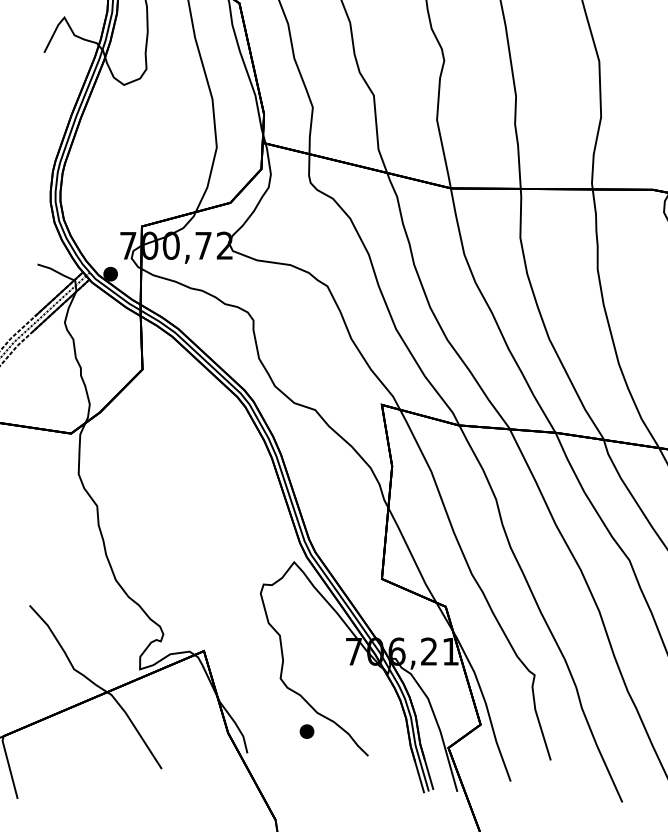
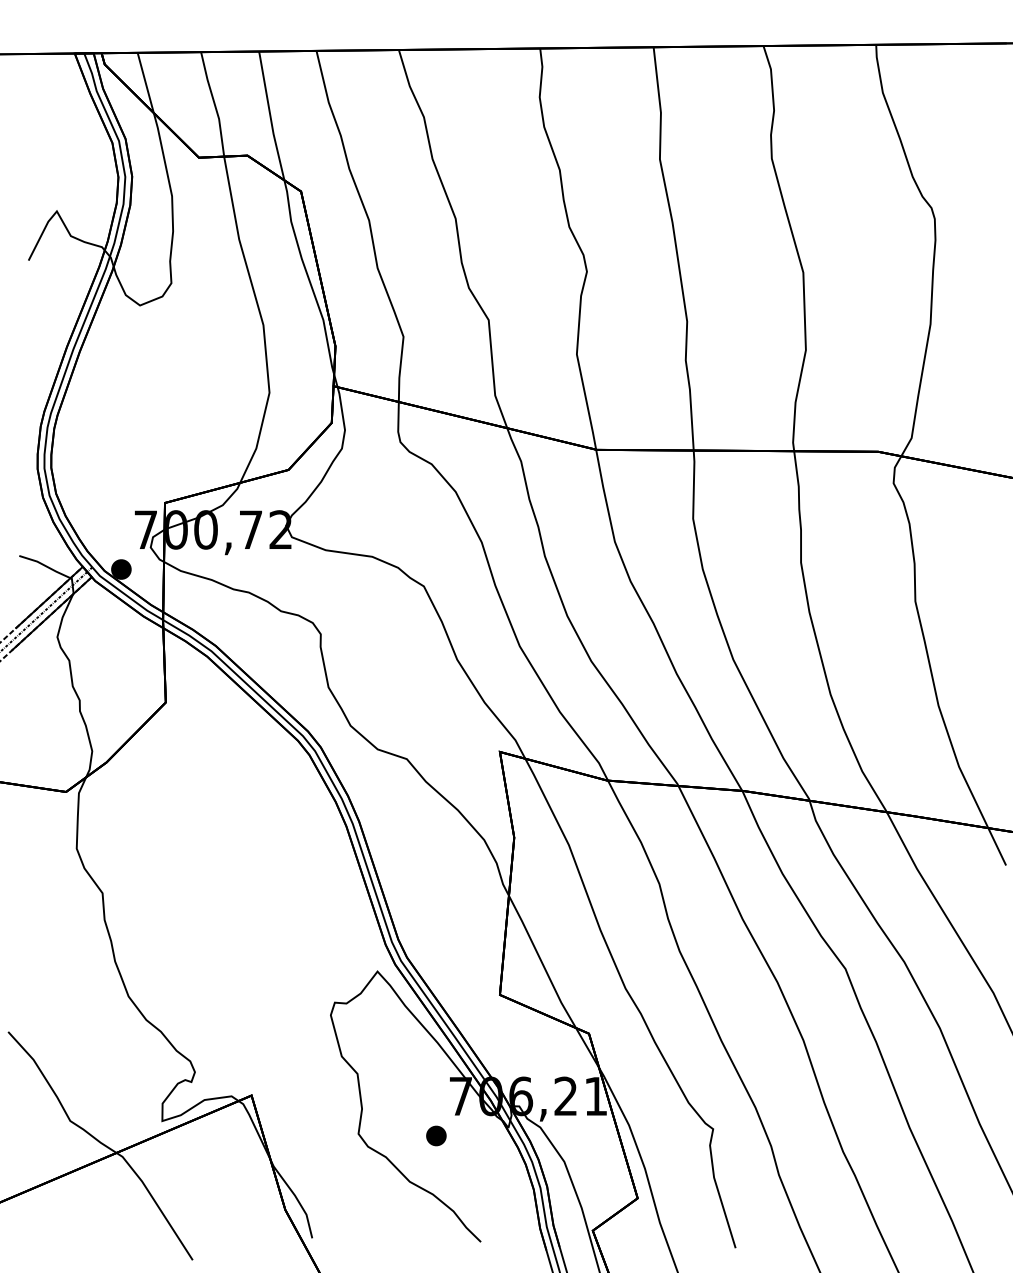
part: (307, 731) -> (436, 1135), moved

